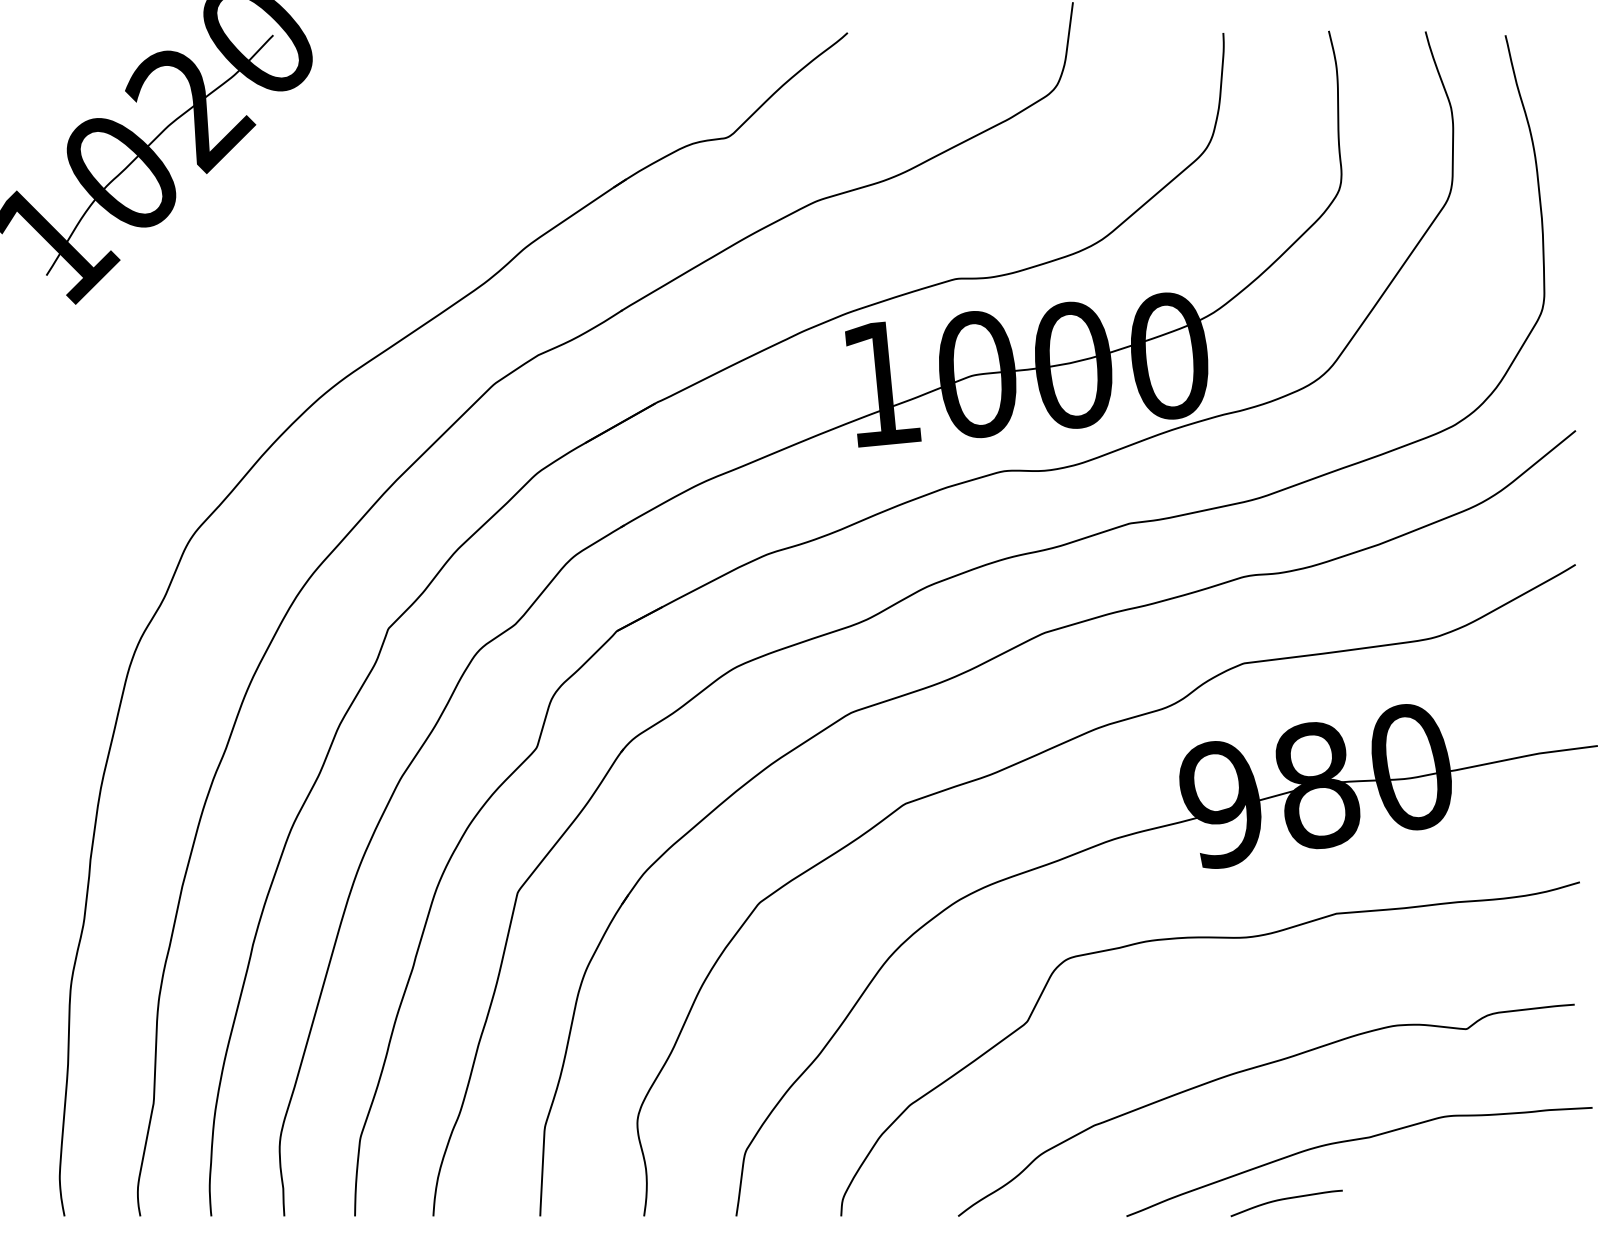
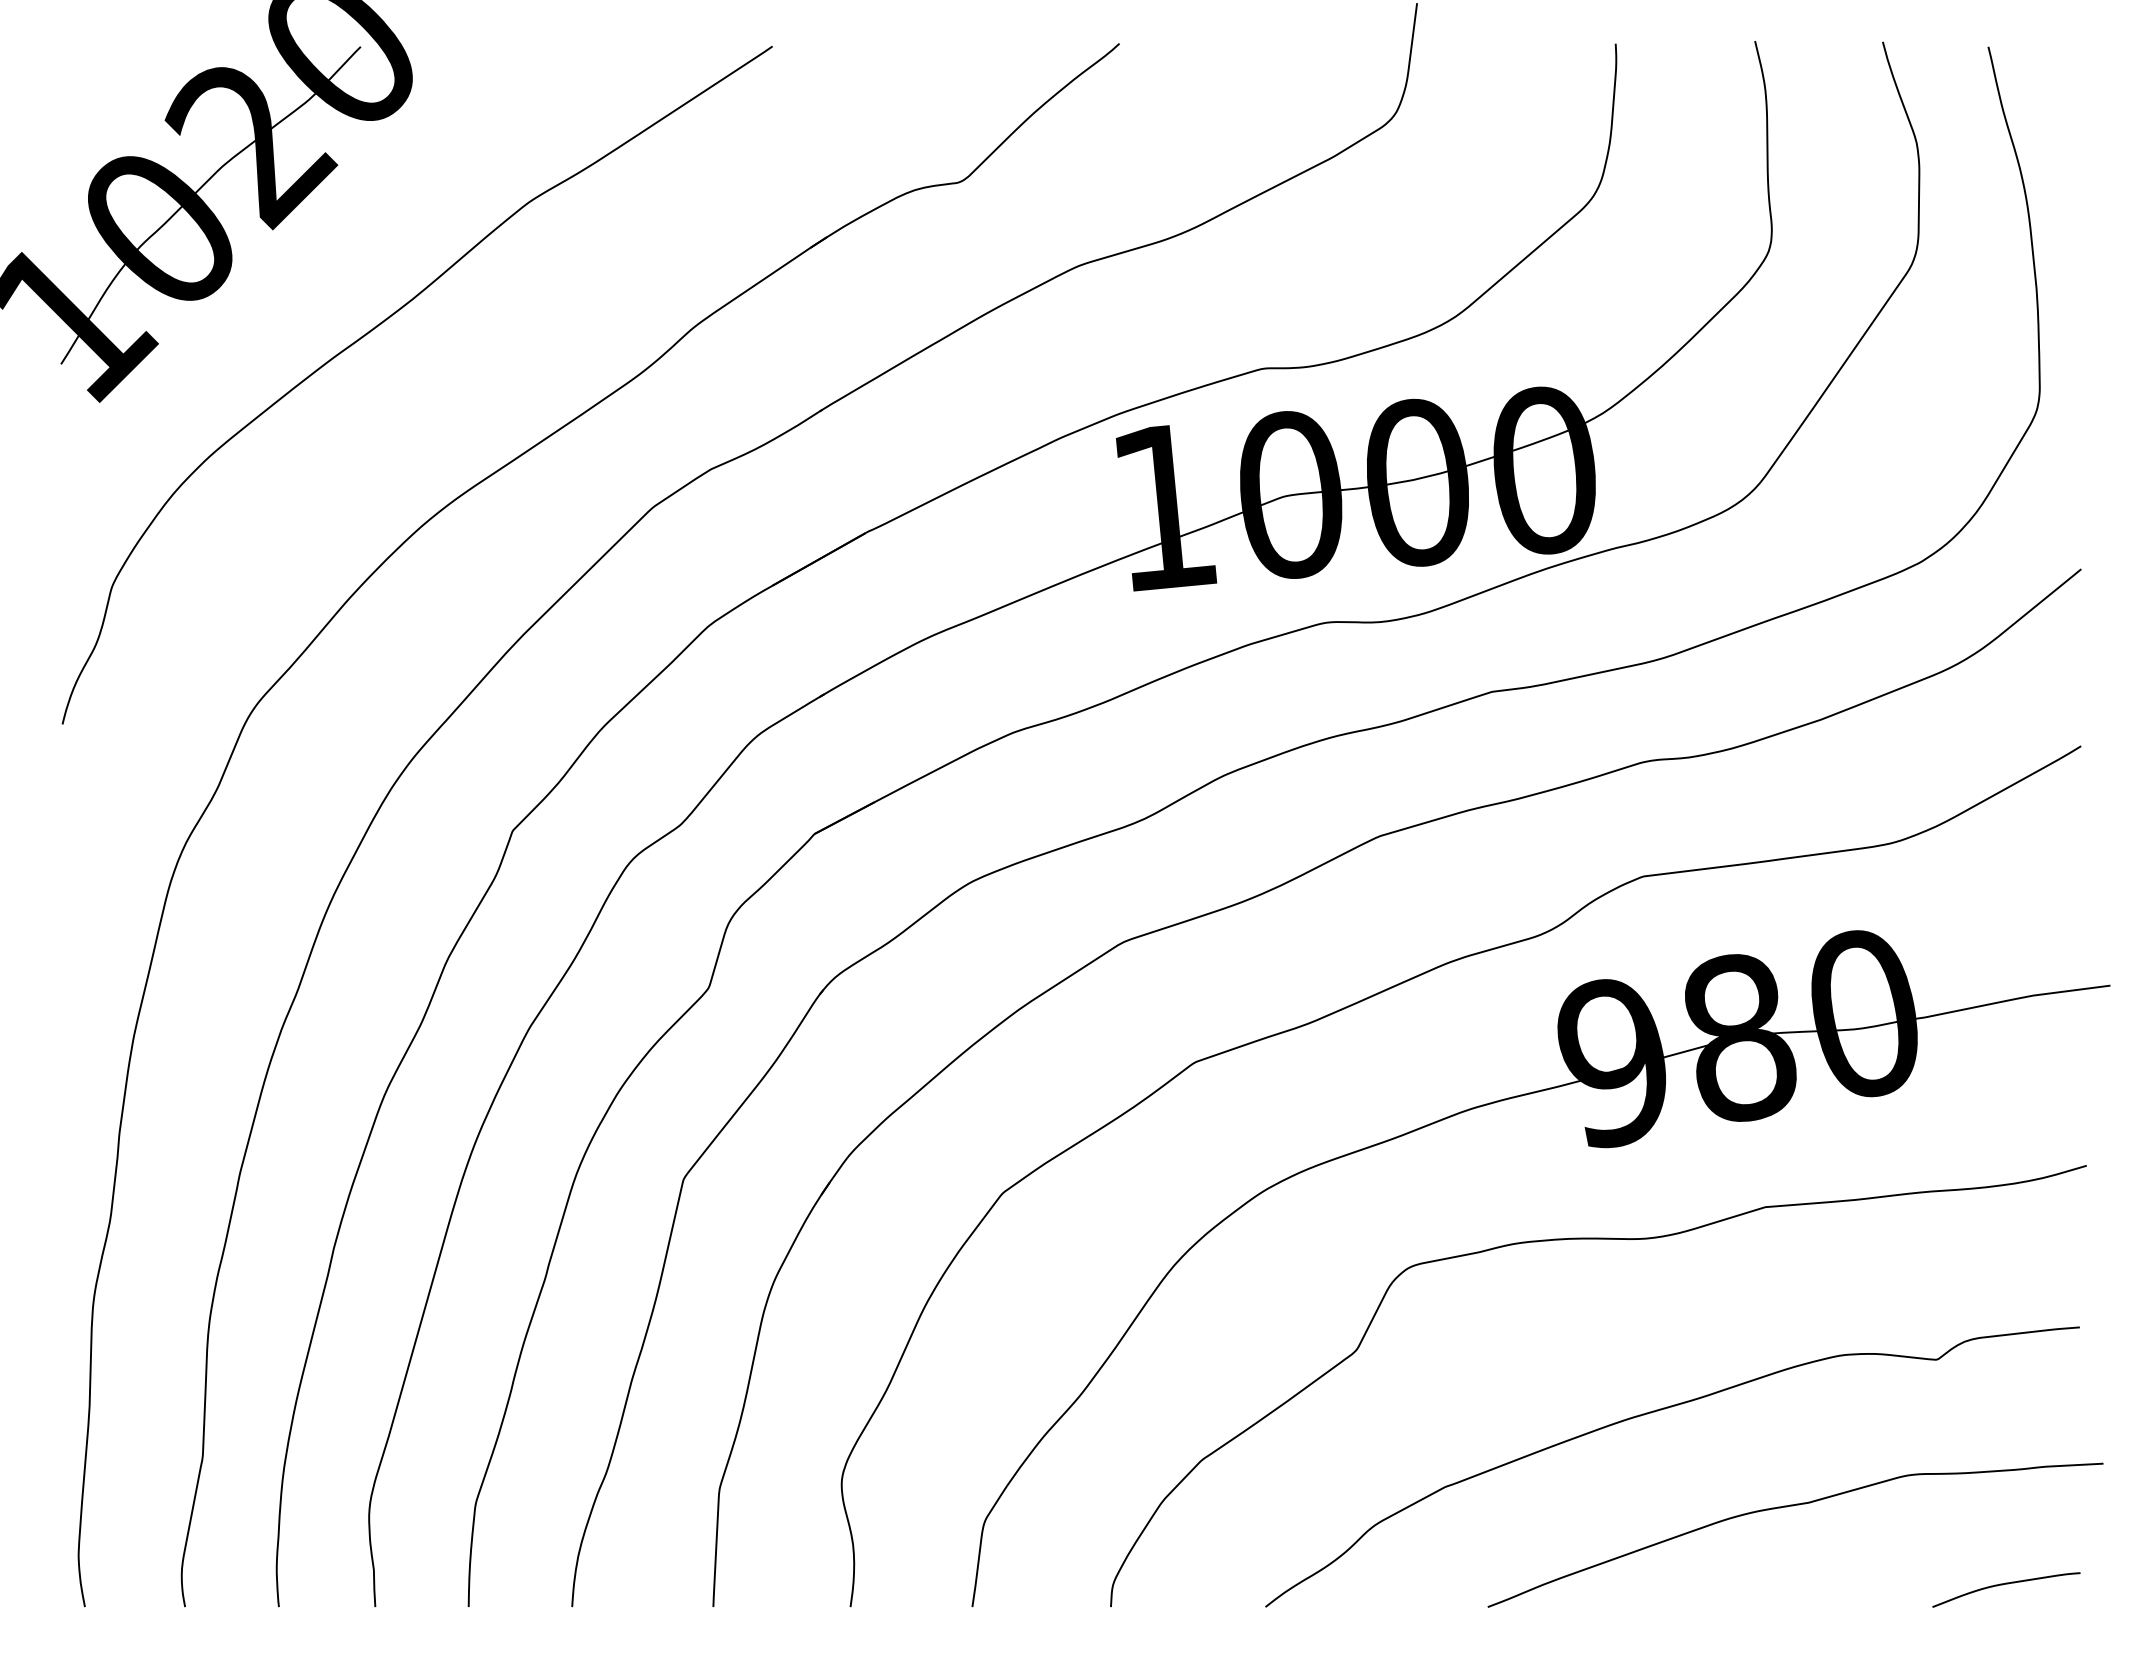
curve: (282, 250) -> (373, 330), added
curve: (1286, 1199) -> (2006, 1584), moved

